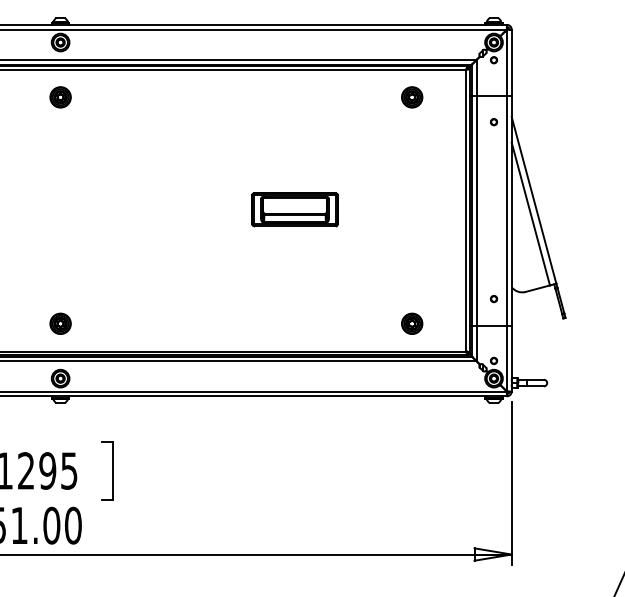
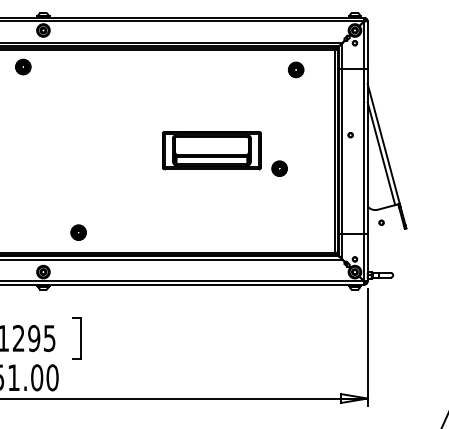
part: (60, 97) -> (23, 67), moved
part: (494, 122) -> (351, 135), moved
part: (294, 209) -> (211, 150), size x1.6
part: (494, 299) -> (381, 223), moved
part: (60, 323) -> (78, 232), moved
part: (412, 323) -> (279, 168), moved

